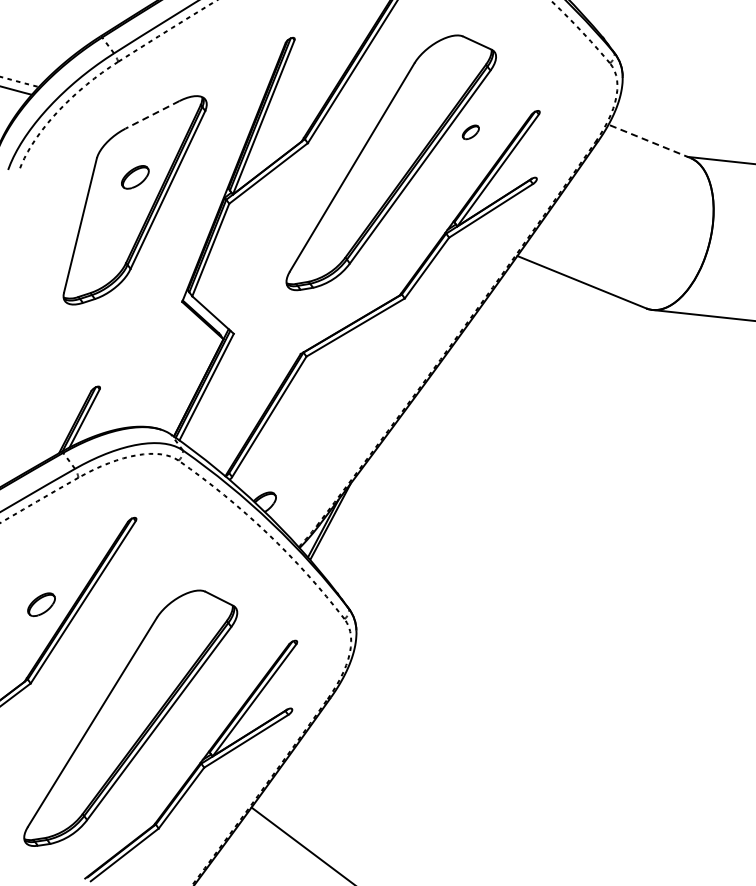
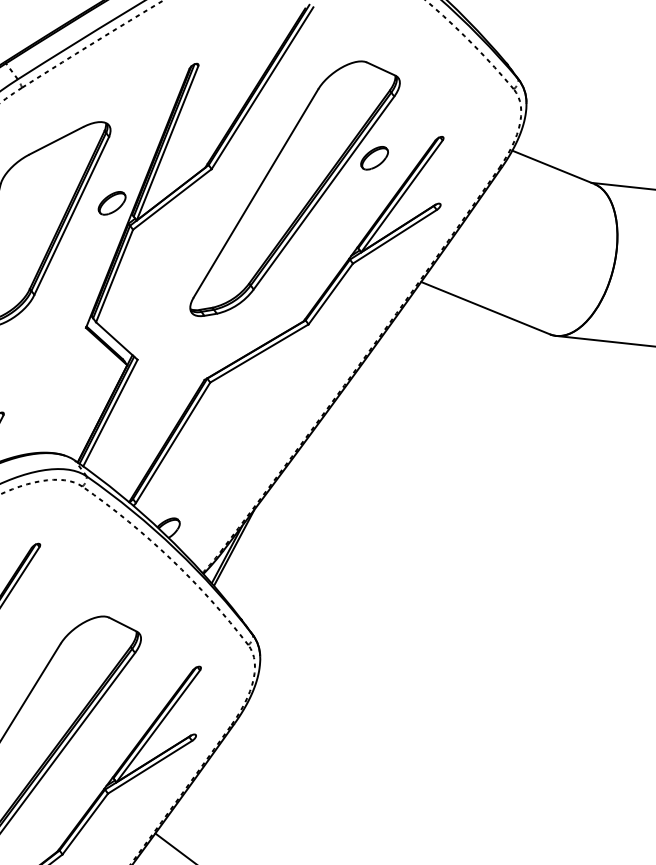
line: (151, 115) -> (55, 141), dashed -> solid
part: (470, 132) -> (374, 158), size x1.67
line: (649, 141) -> (553, 167), dashed -> solid
part: (135, 177) -> (112, 203), moved

